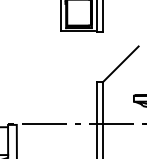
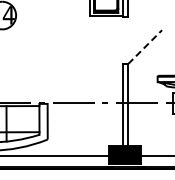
line: (121, 64) -> (145, 47), solid -> dashed

